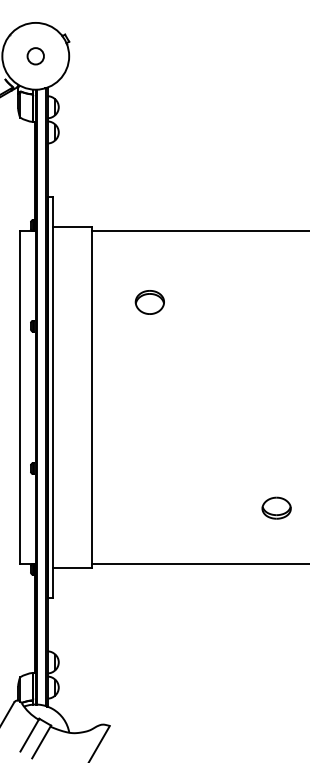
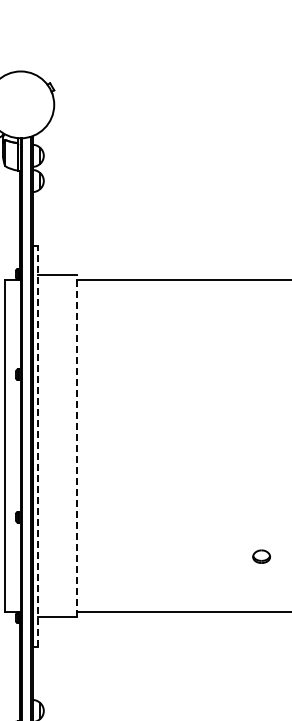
circle: (35, 56) -> (20, 105), removed
part: (149, 302) -> (134, 351), removed
line: (52, 397) -> (37, 446), solid -> dashed
line: (91, 397) -> (76, 446), solid -> dashed
part: (276, 507) -> (261, 556), size x0.6

